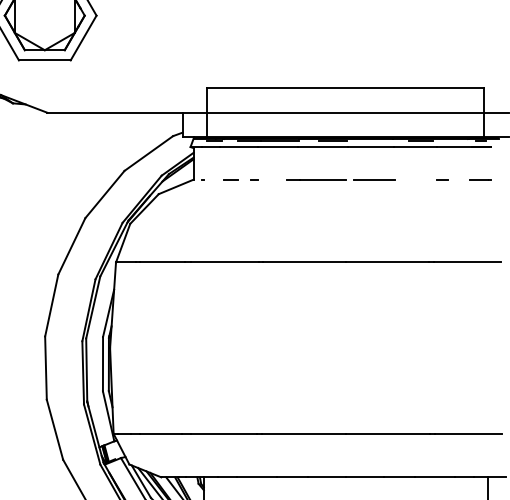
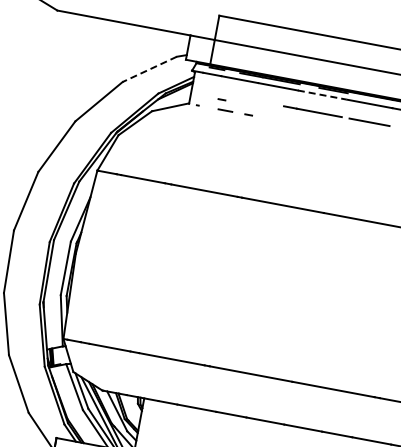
line: (322, 147) -> (321, 95), solid -> dashed
line: (148, 153) -> (149, 69), solid -> dashed
line: (225, 169) -> (222, 99), added
line: (340, 179) -> (336, 115), moved

